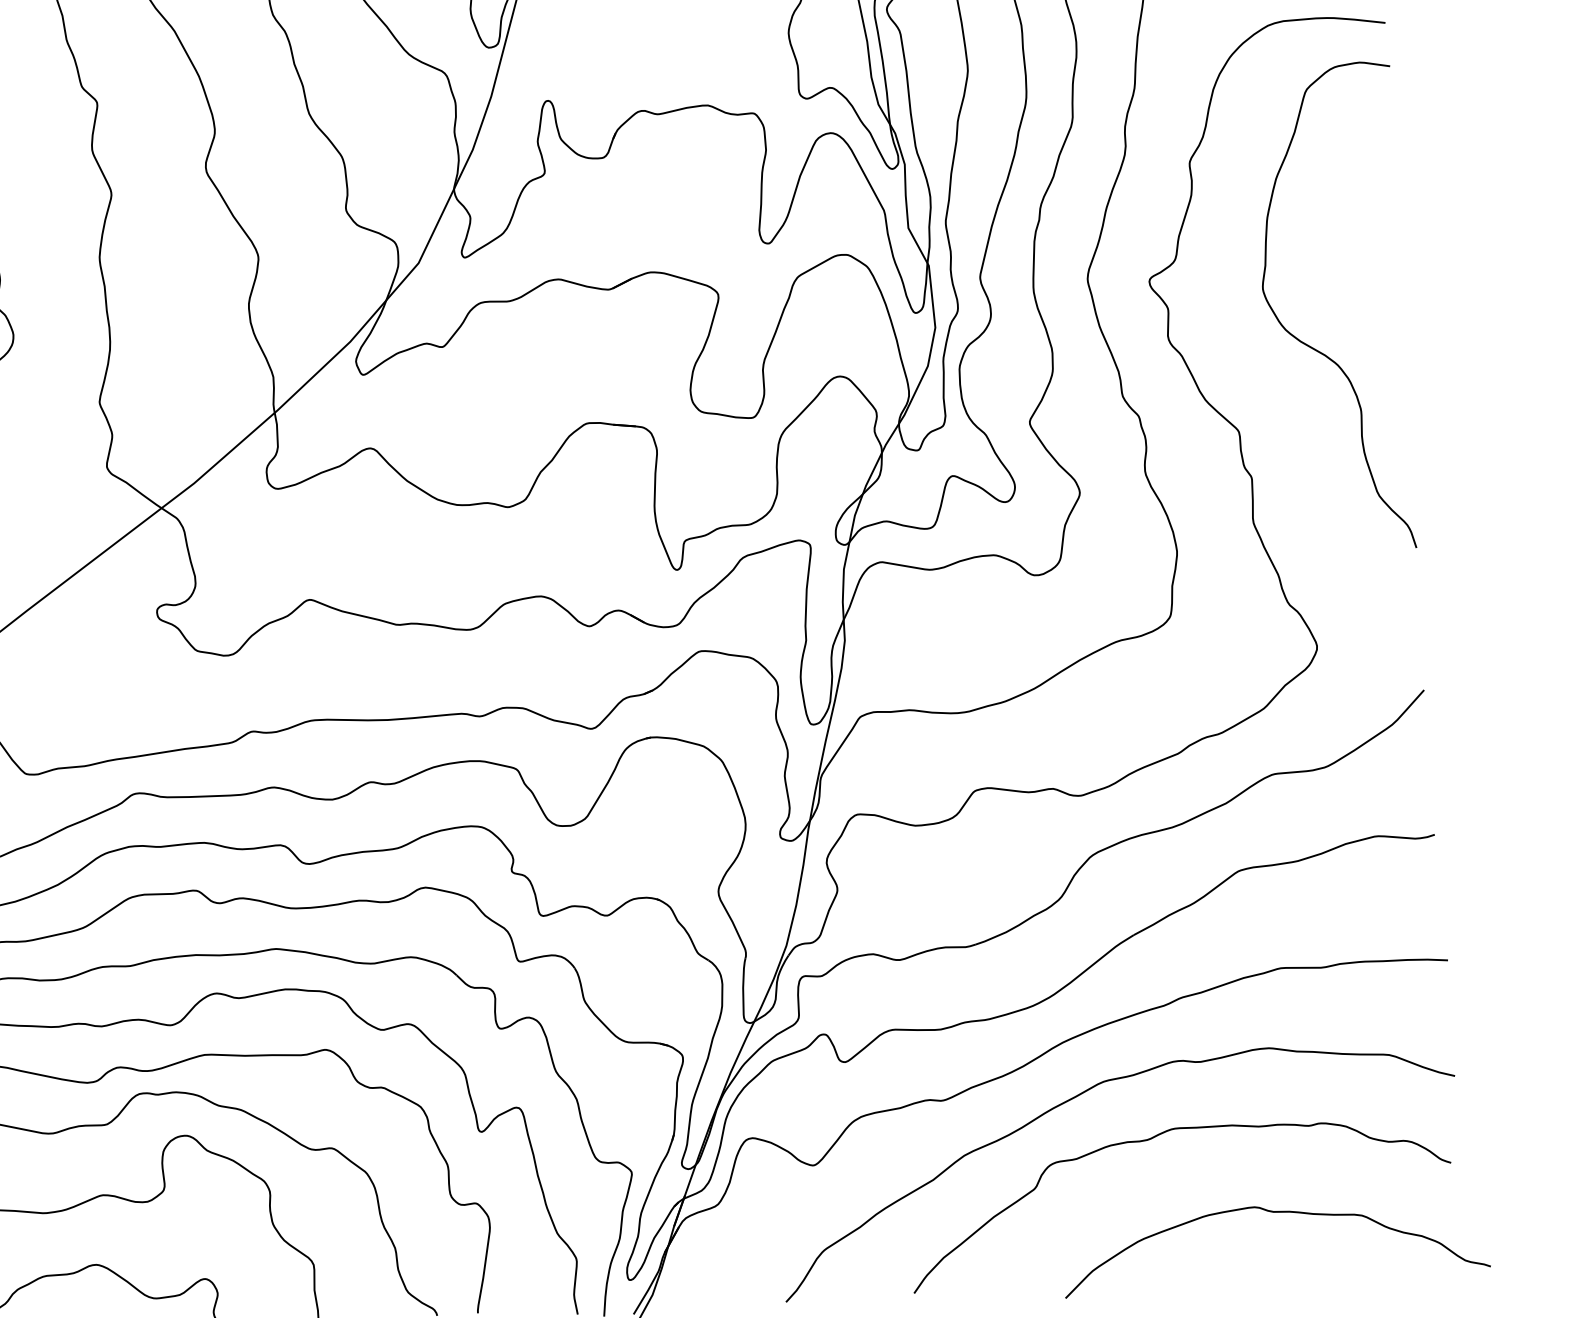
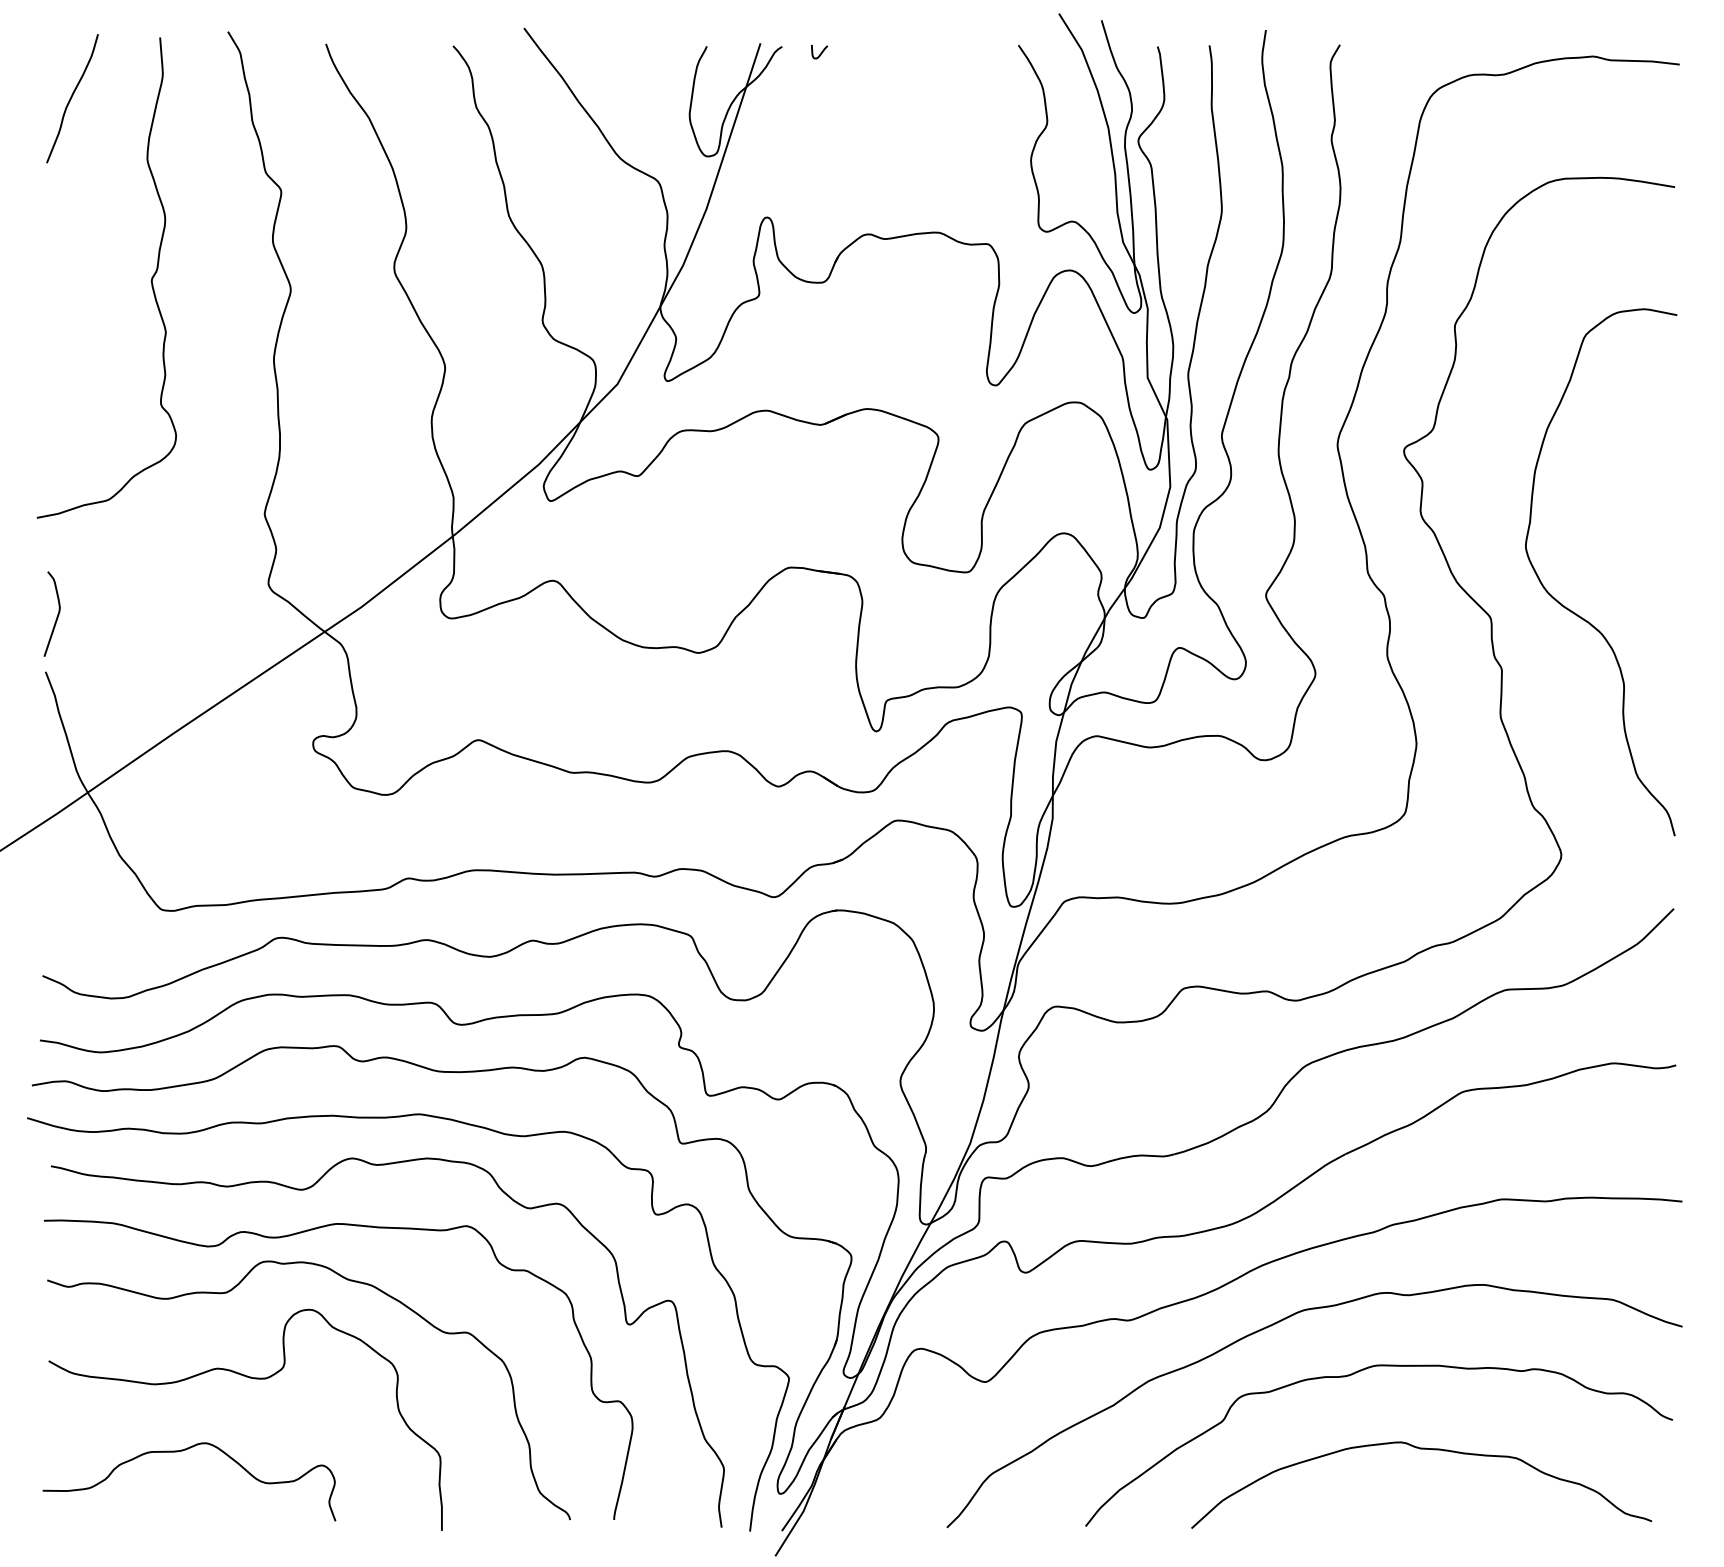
curve: (1310, 345) -> (1573, 611), moved
curve: (1273, 1212) -> (1421, 1449), moved

